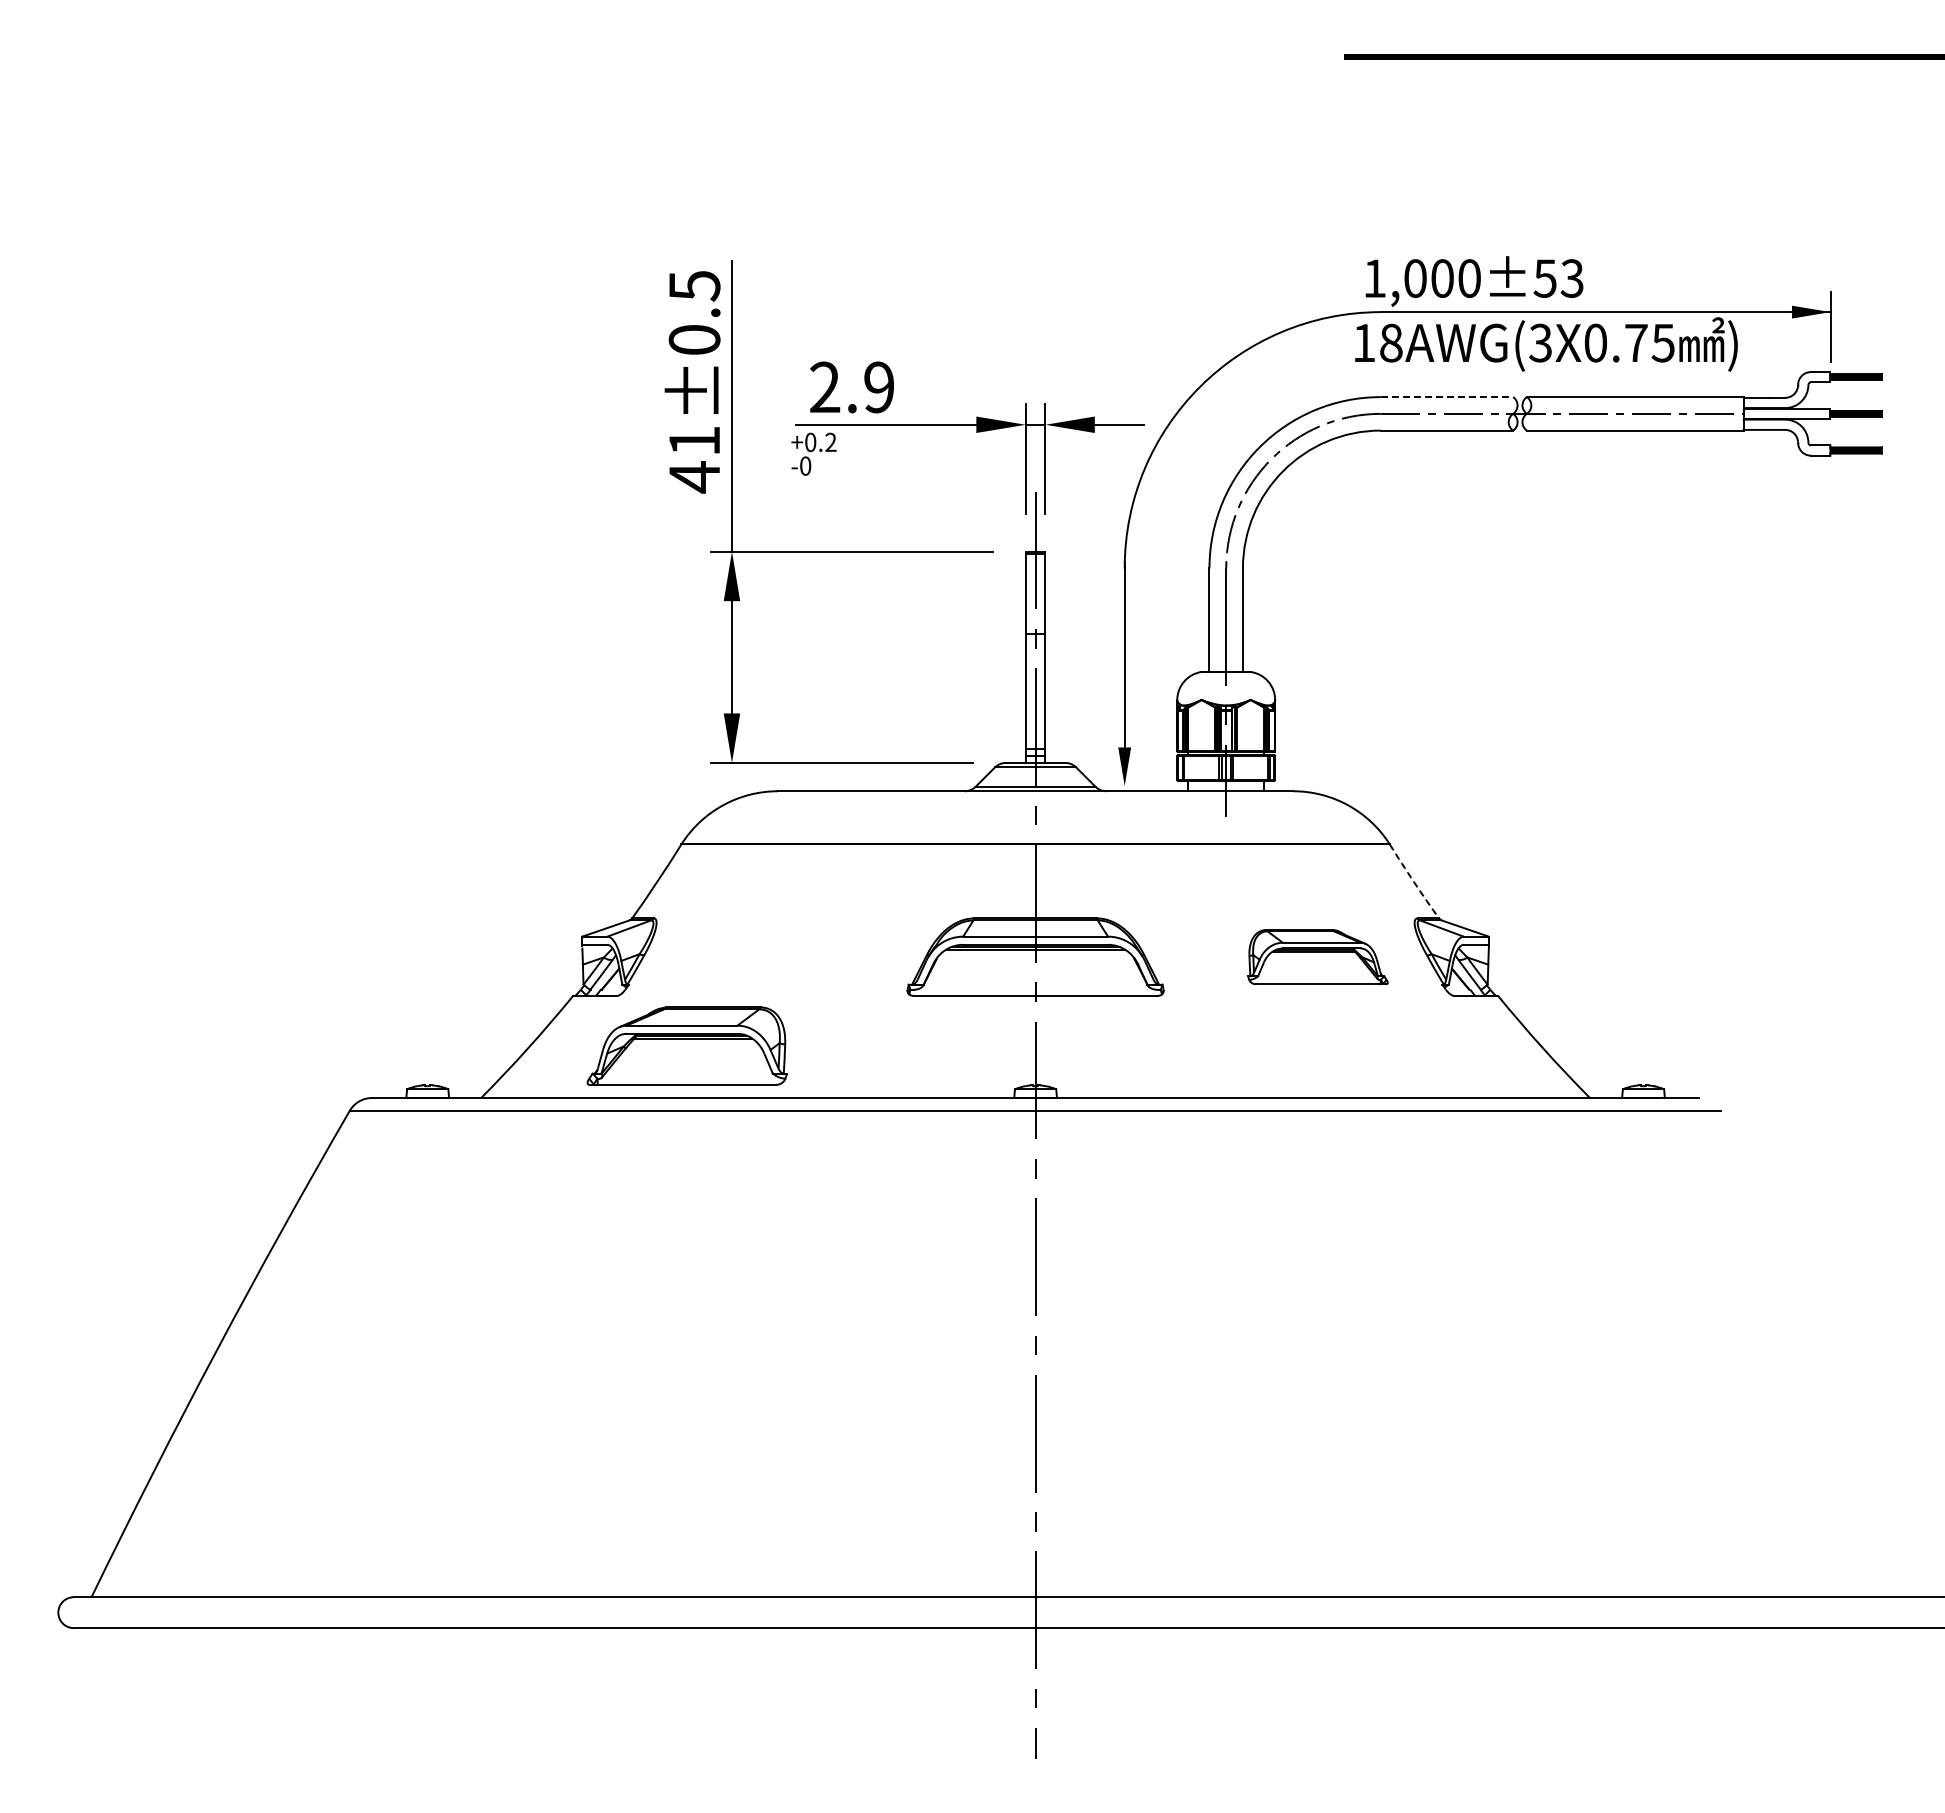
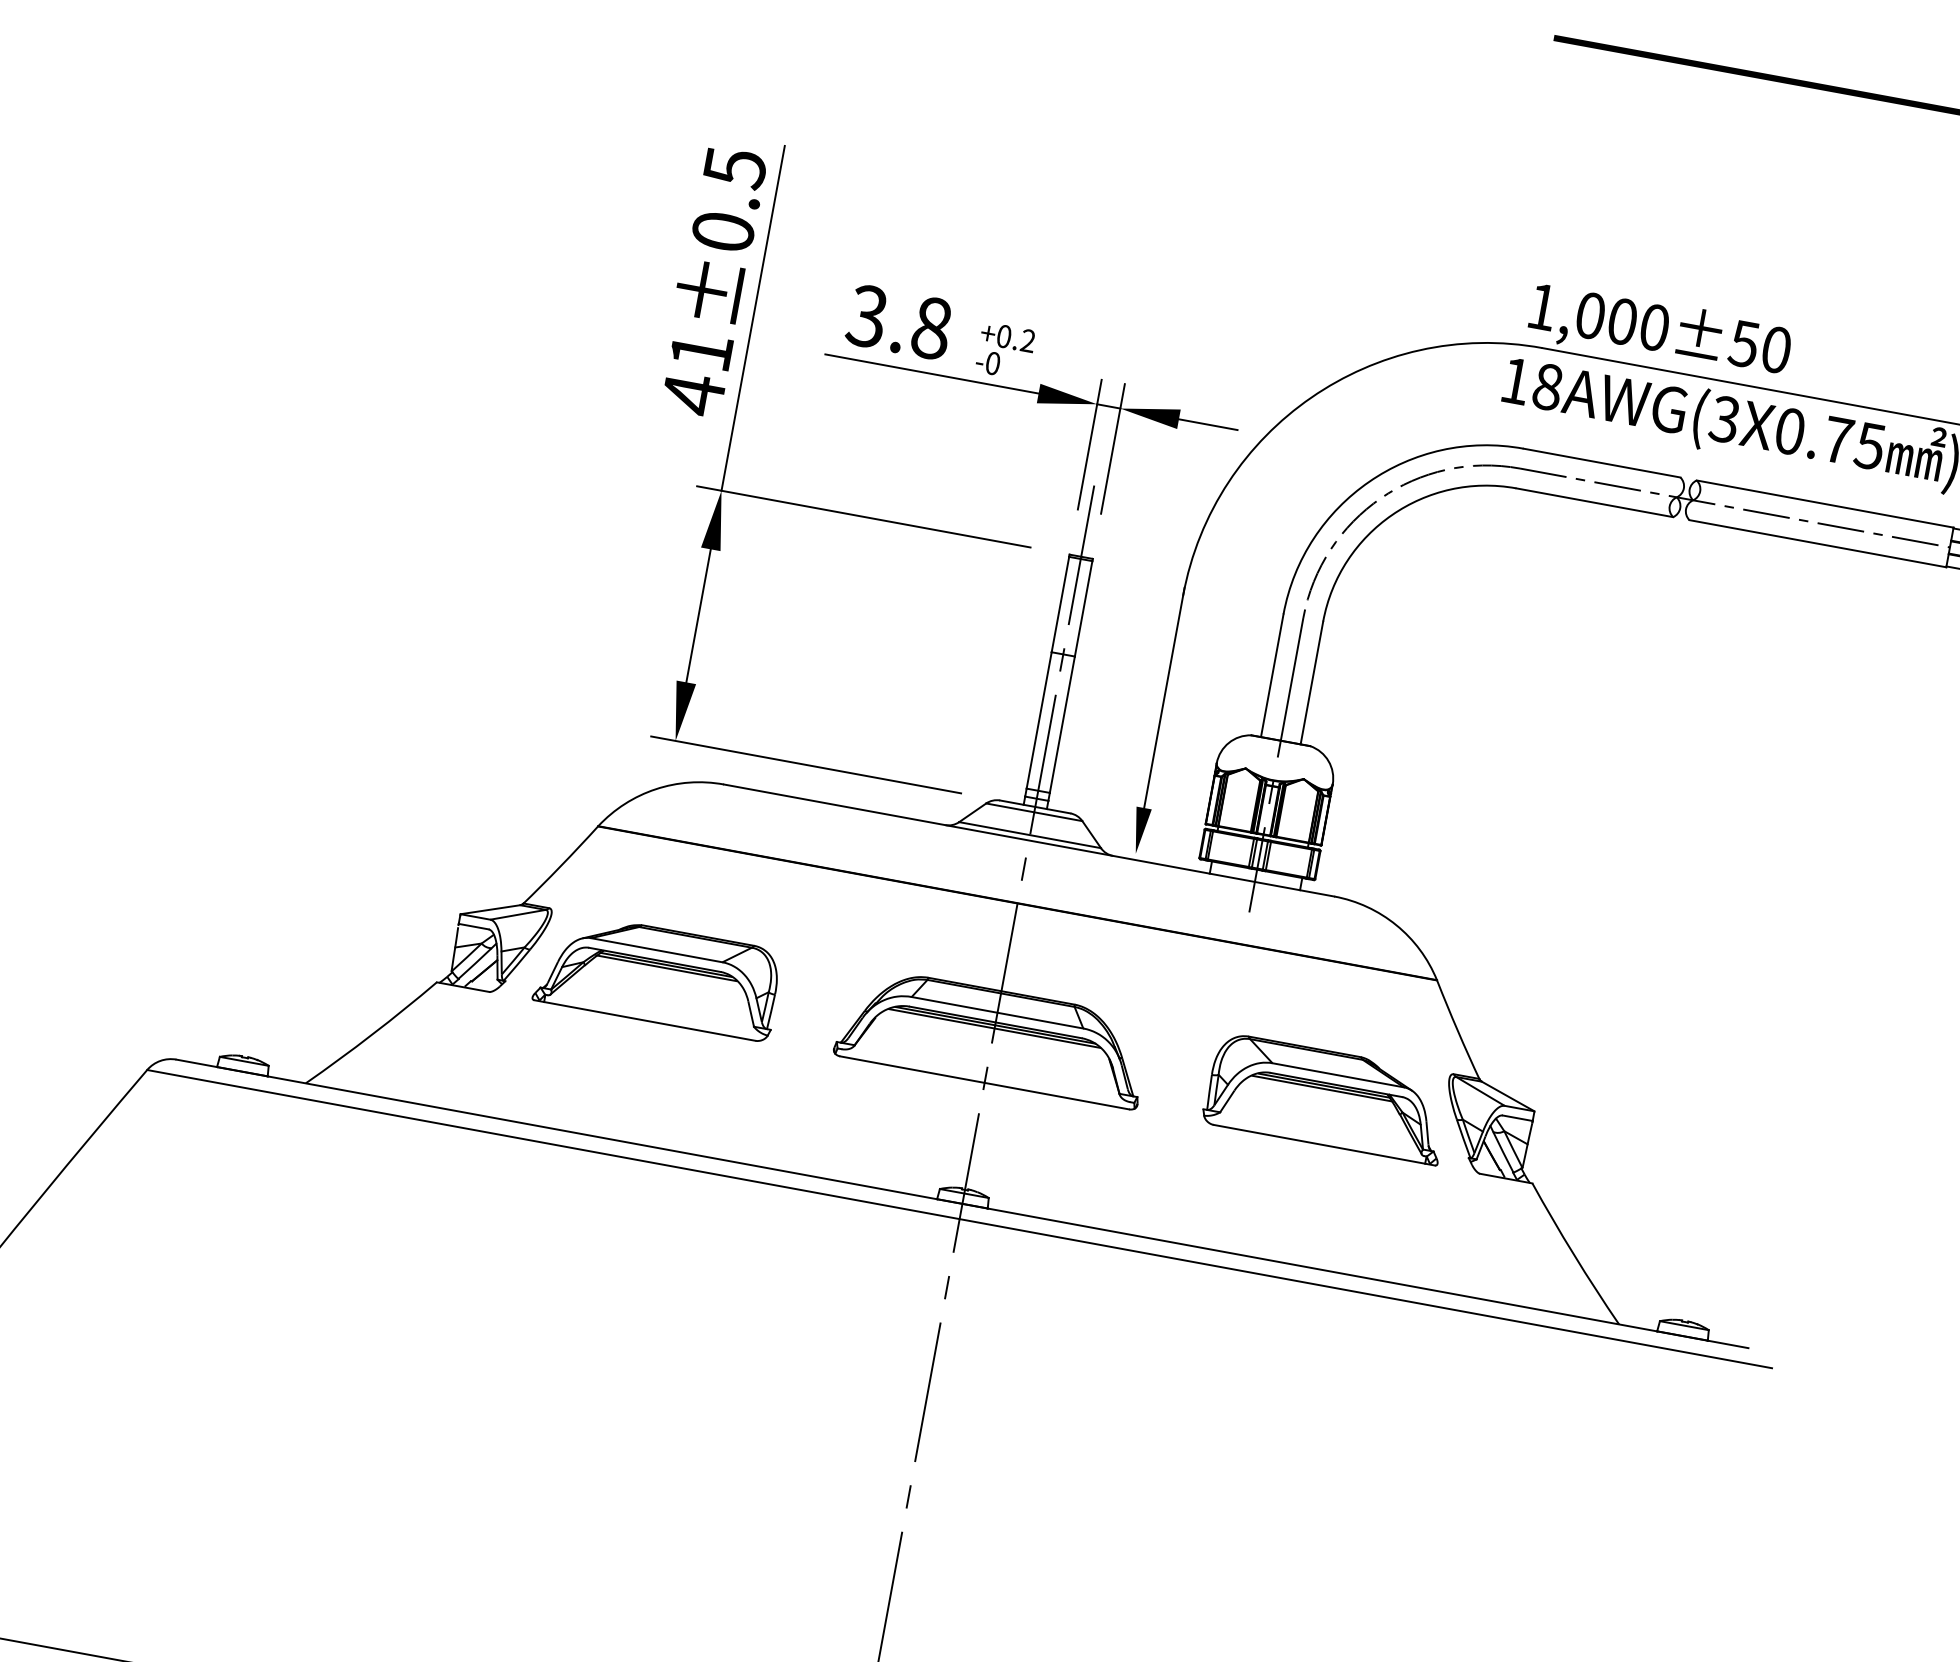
text: (1571, 278) -> (1775, 349), 1,000±53 -> 1,000±50
text: (851, 387) -> (898, 322), 2.9 -> 3.8
line: (1447, 397) -> (1602, 463), dashed -> solid
text: (813, 453) -> (1005, 350), moved
arc: (1414, 882) -> (1458, 1030), dashed -> solid
part: (1317, 956) -> (1327, 1097), size x1.43
part: (686, 1045) -> (657, 974), moved

